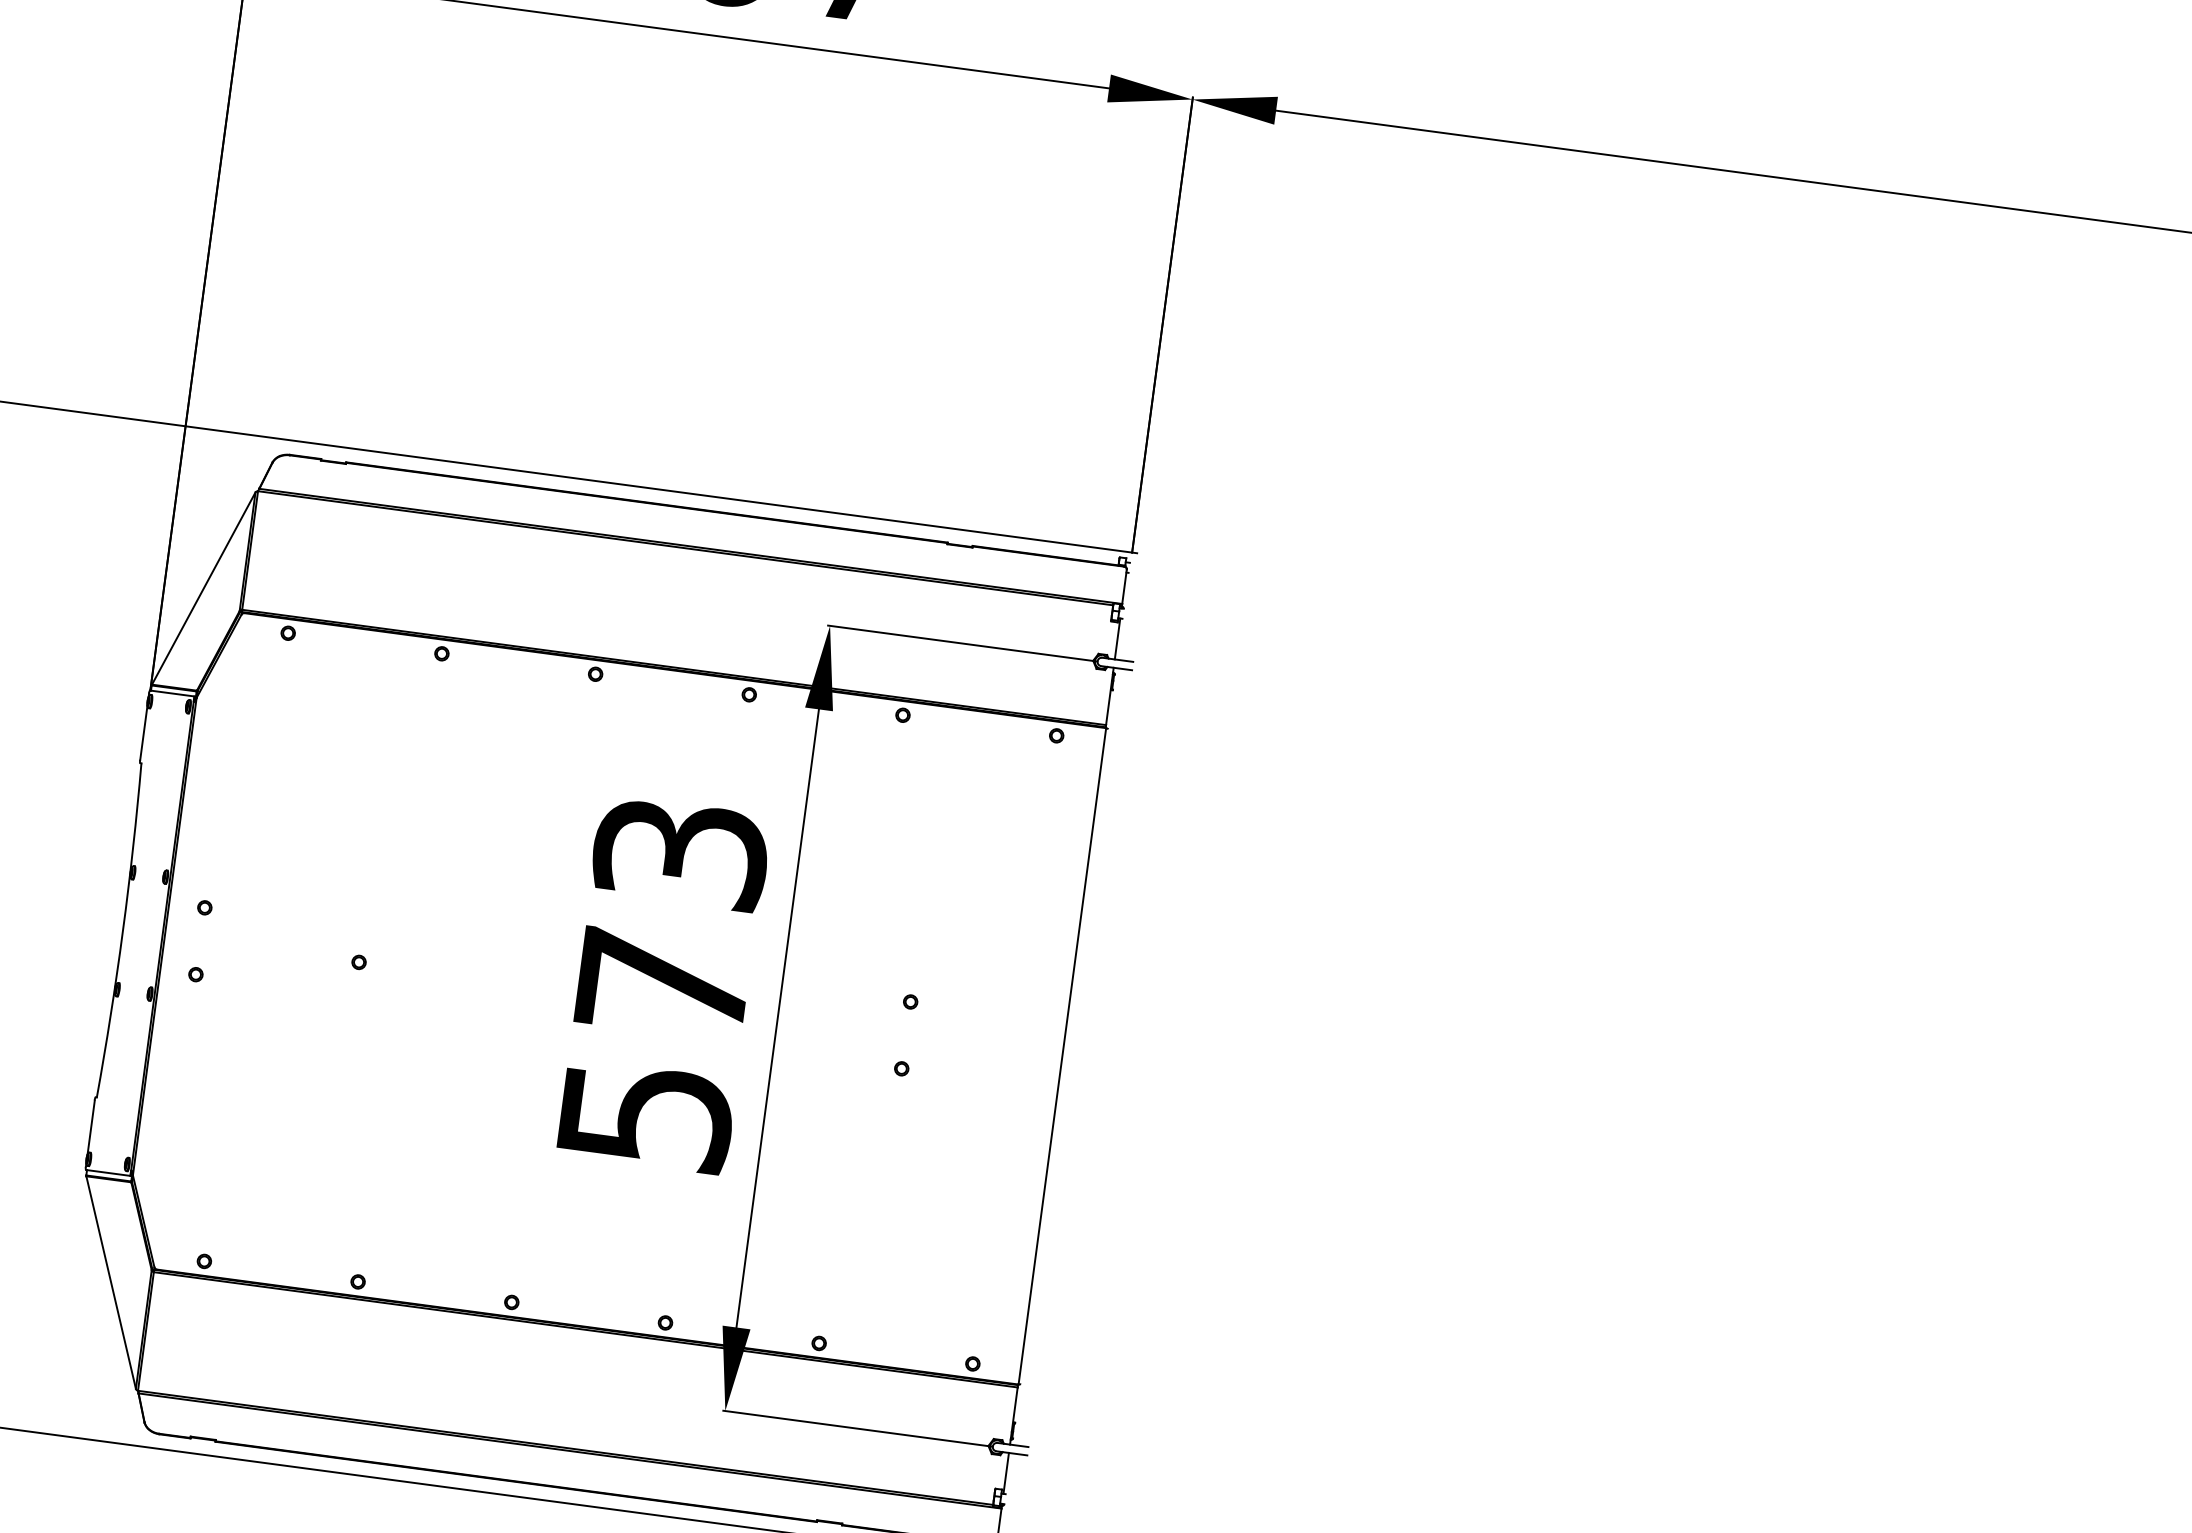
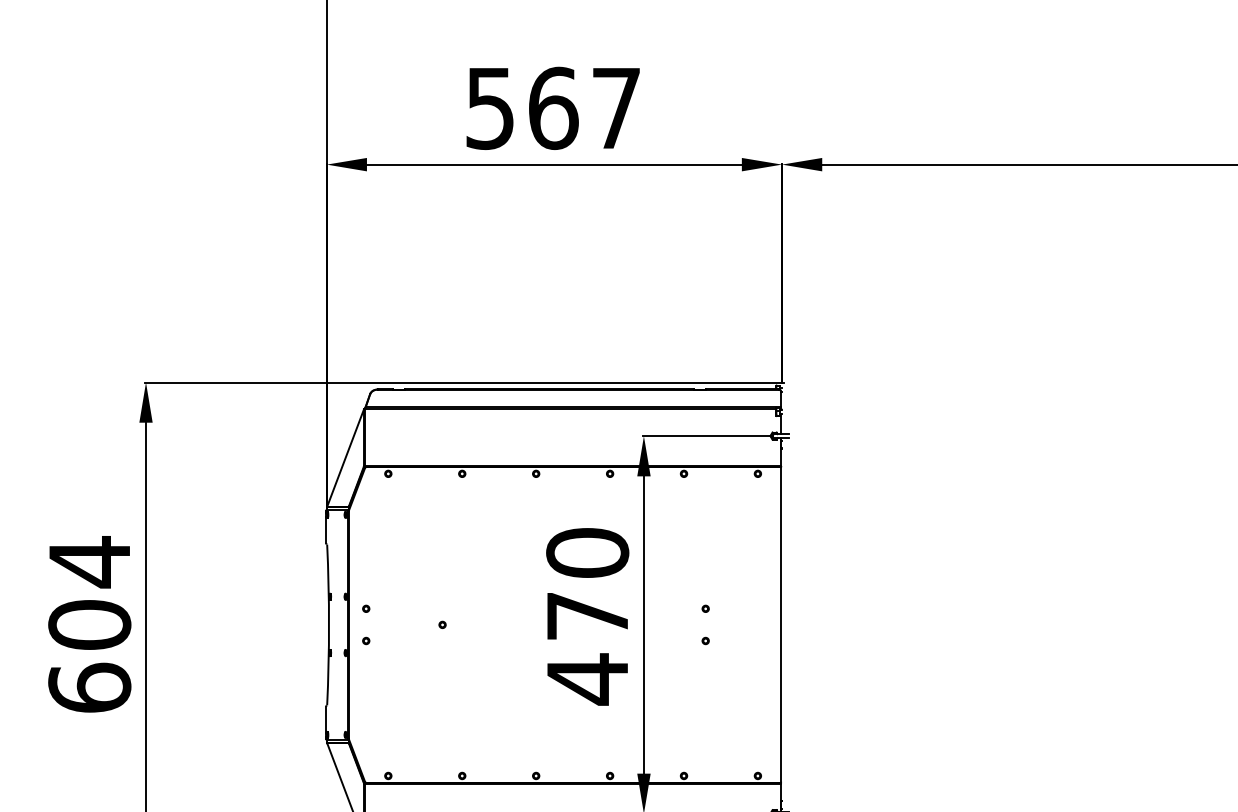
text: (662, 985) -> (587, 616), 573 -> 470

